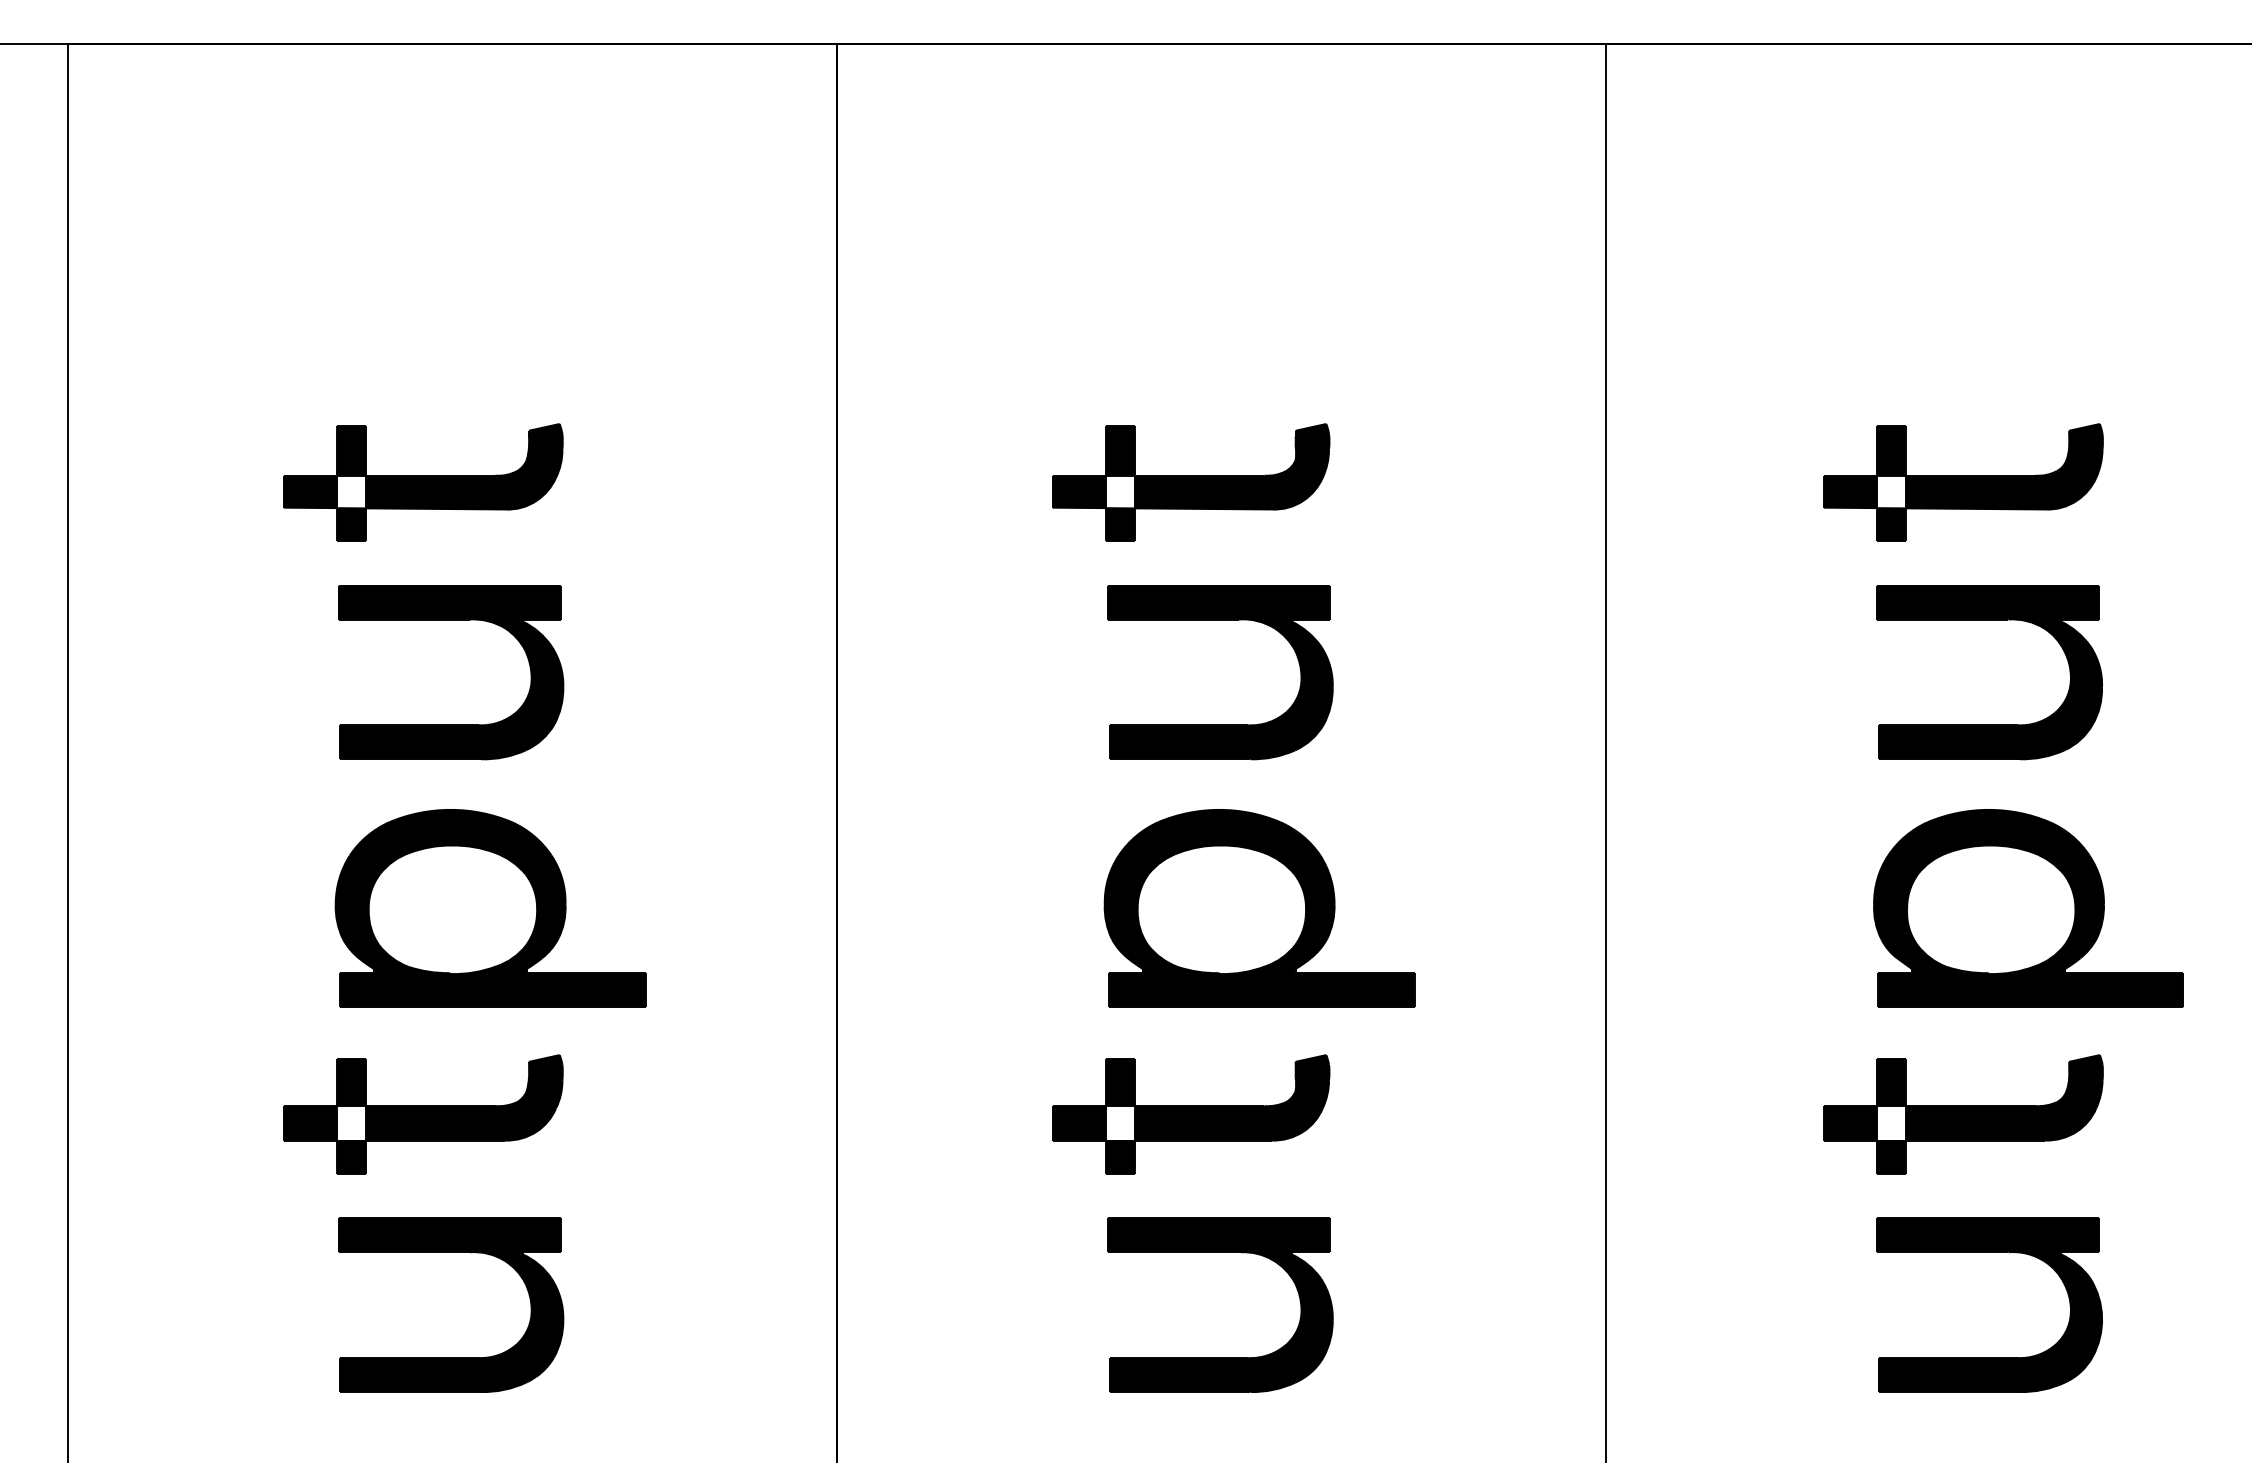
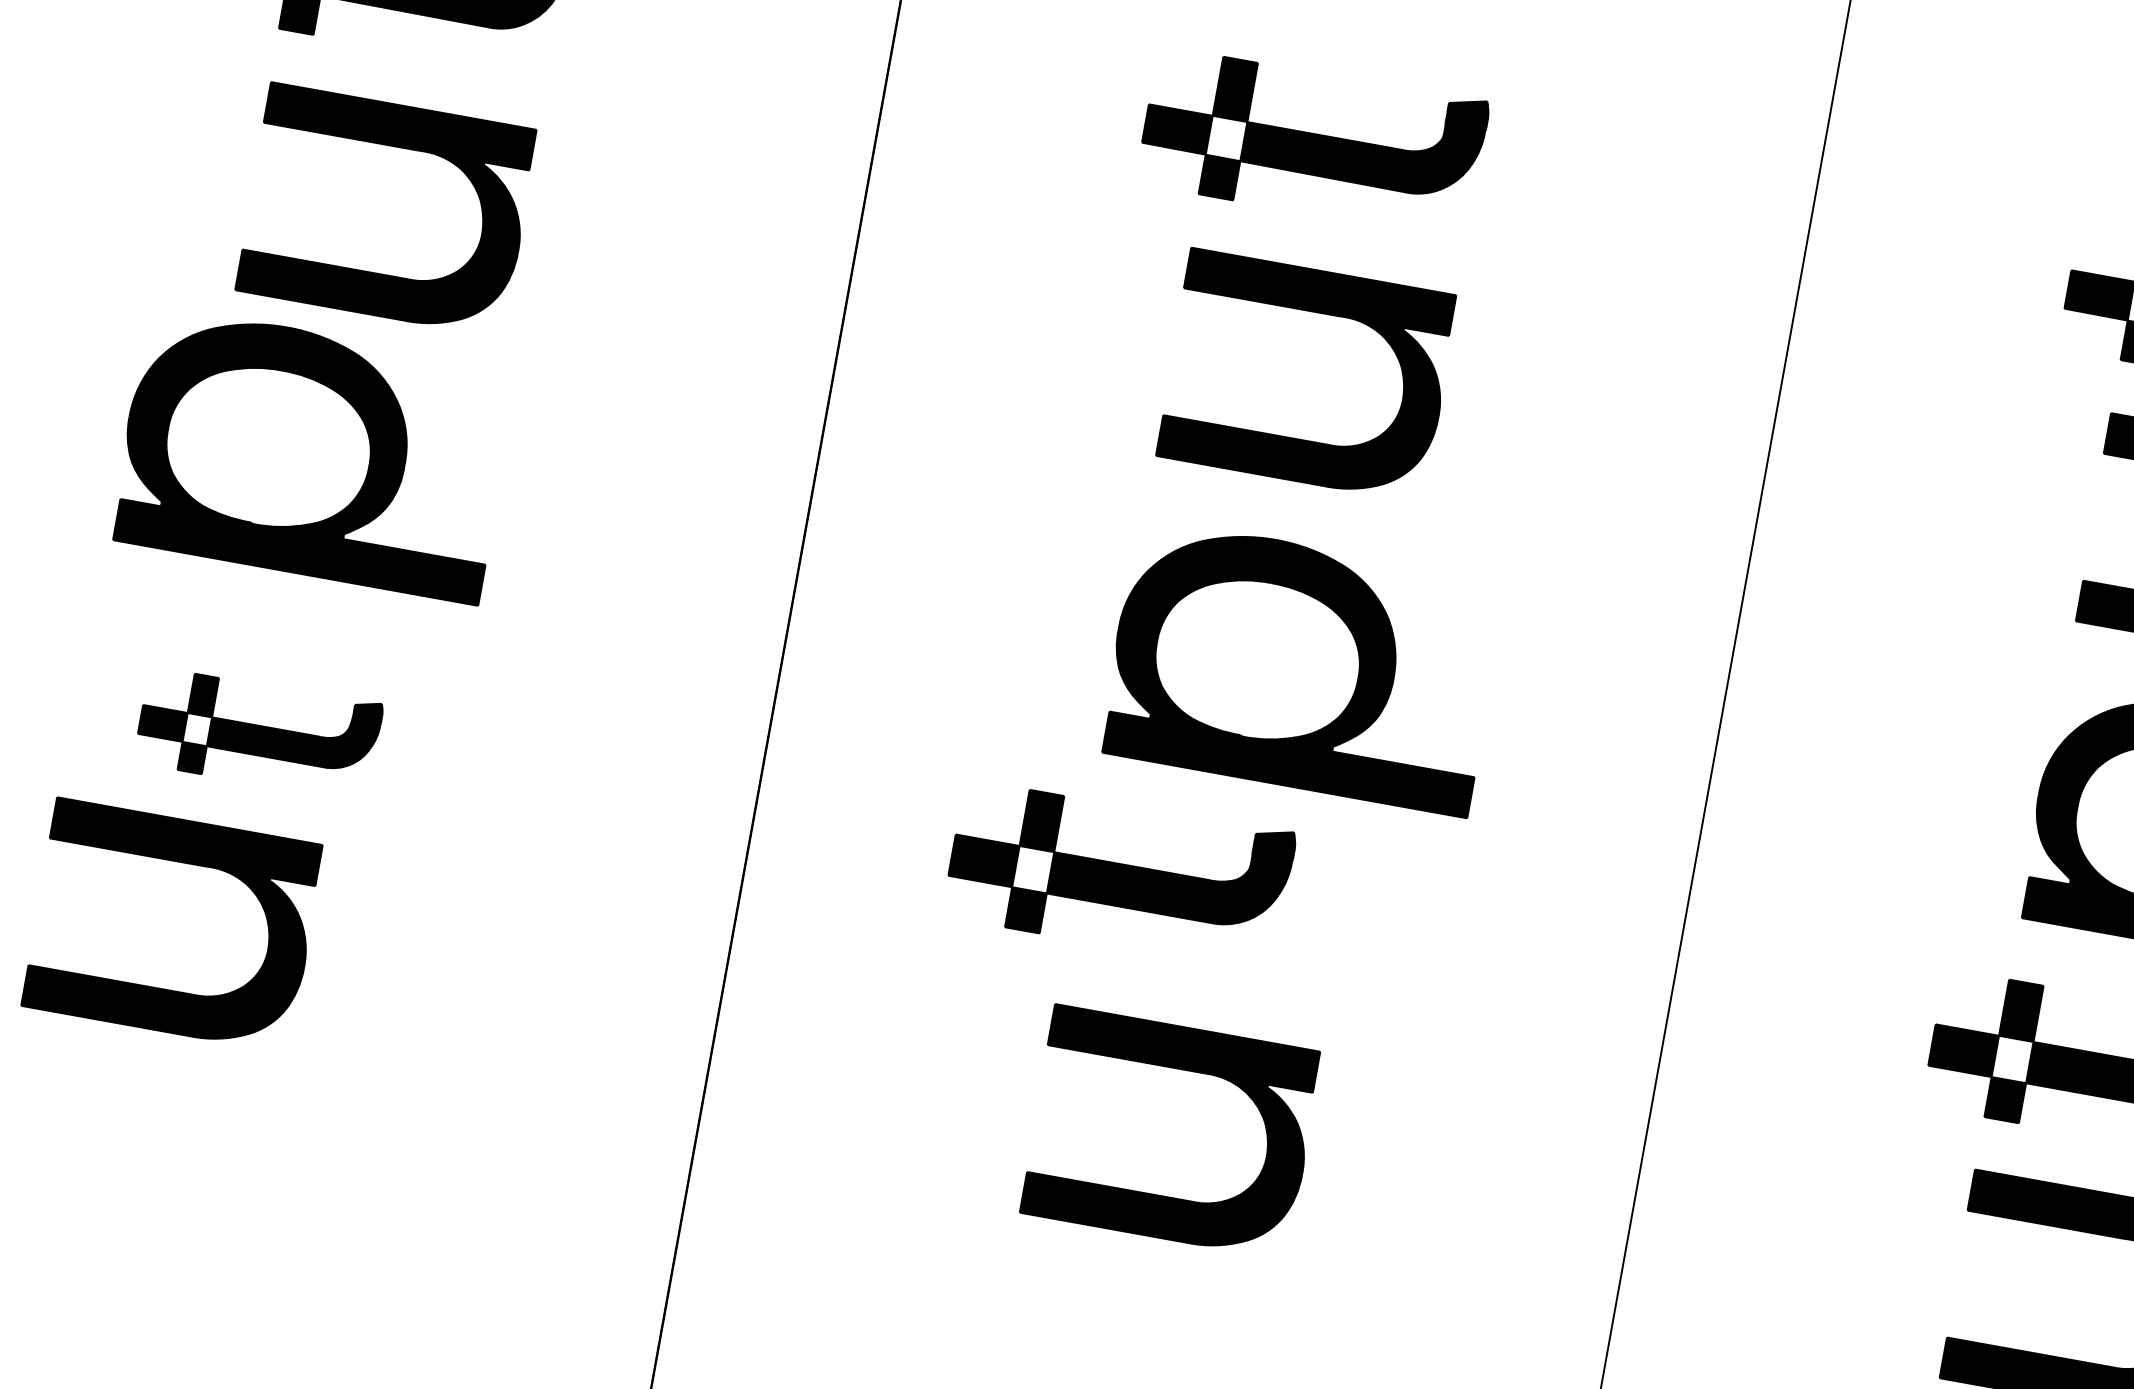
part: (490, 908) -> (313, 454), moved
part: (423, 1114) -> (258, 733), size x0.7
part: (1191, 1114) -> (1119, 874), moved
part: (451, 1252) -> (184, 862), moved

